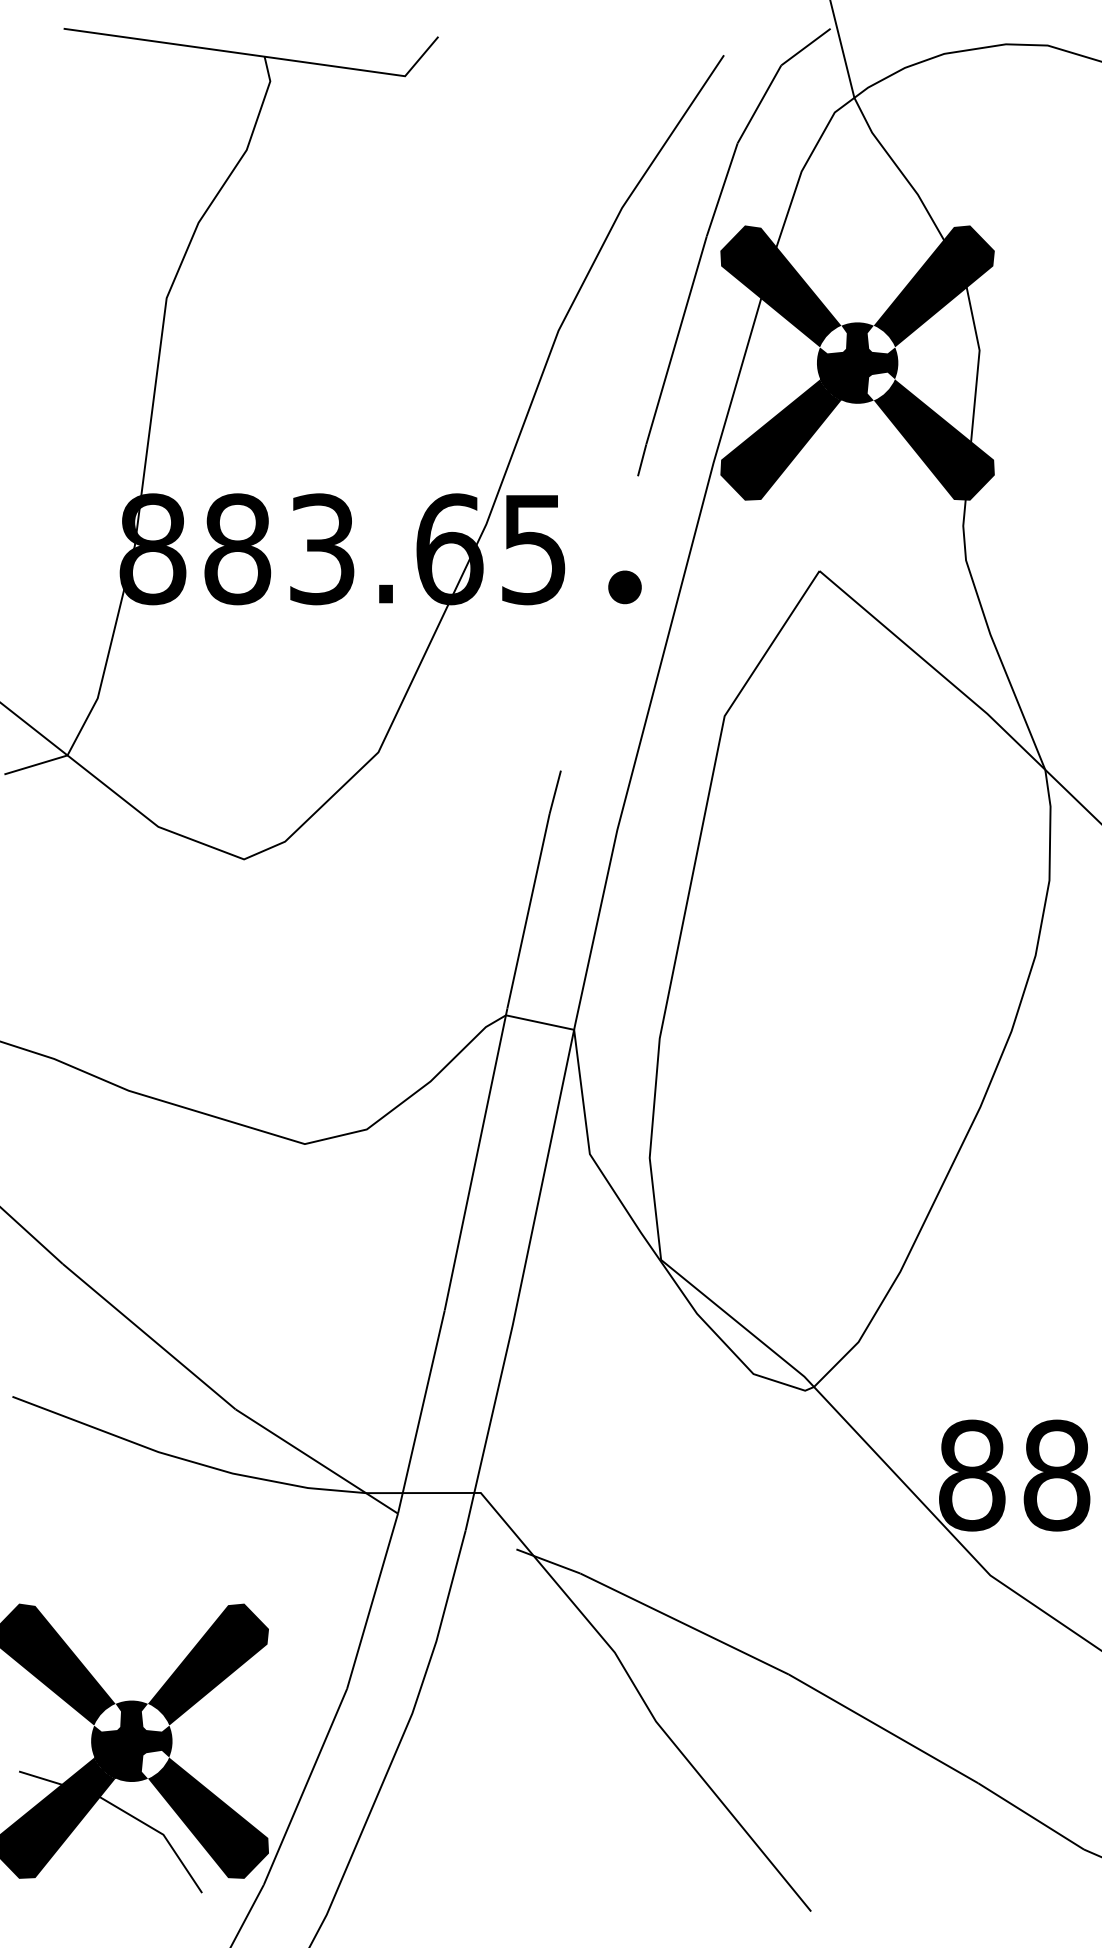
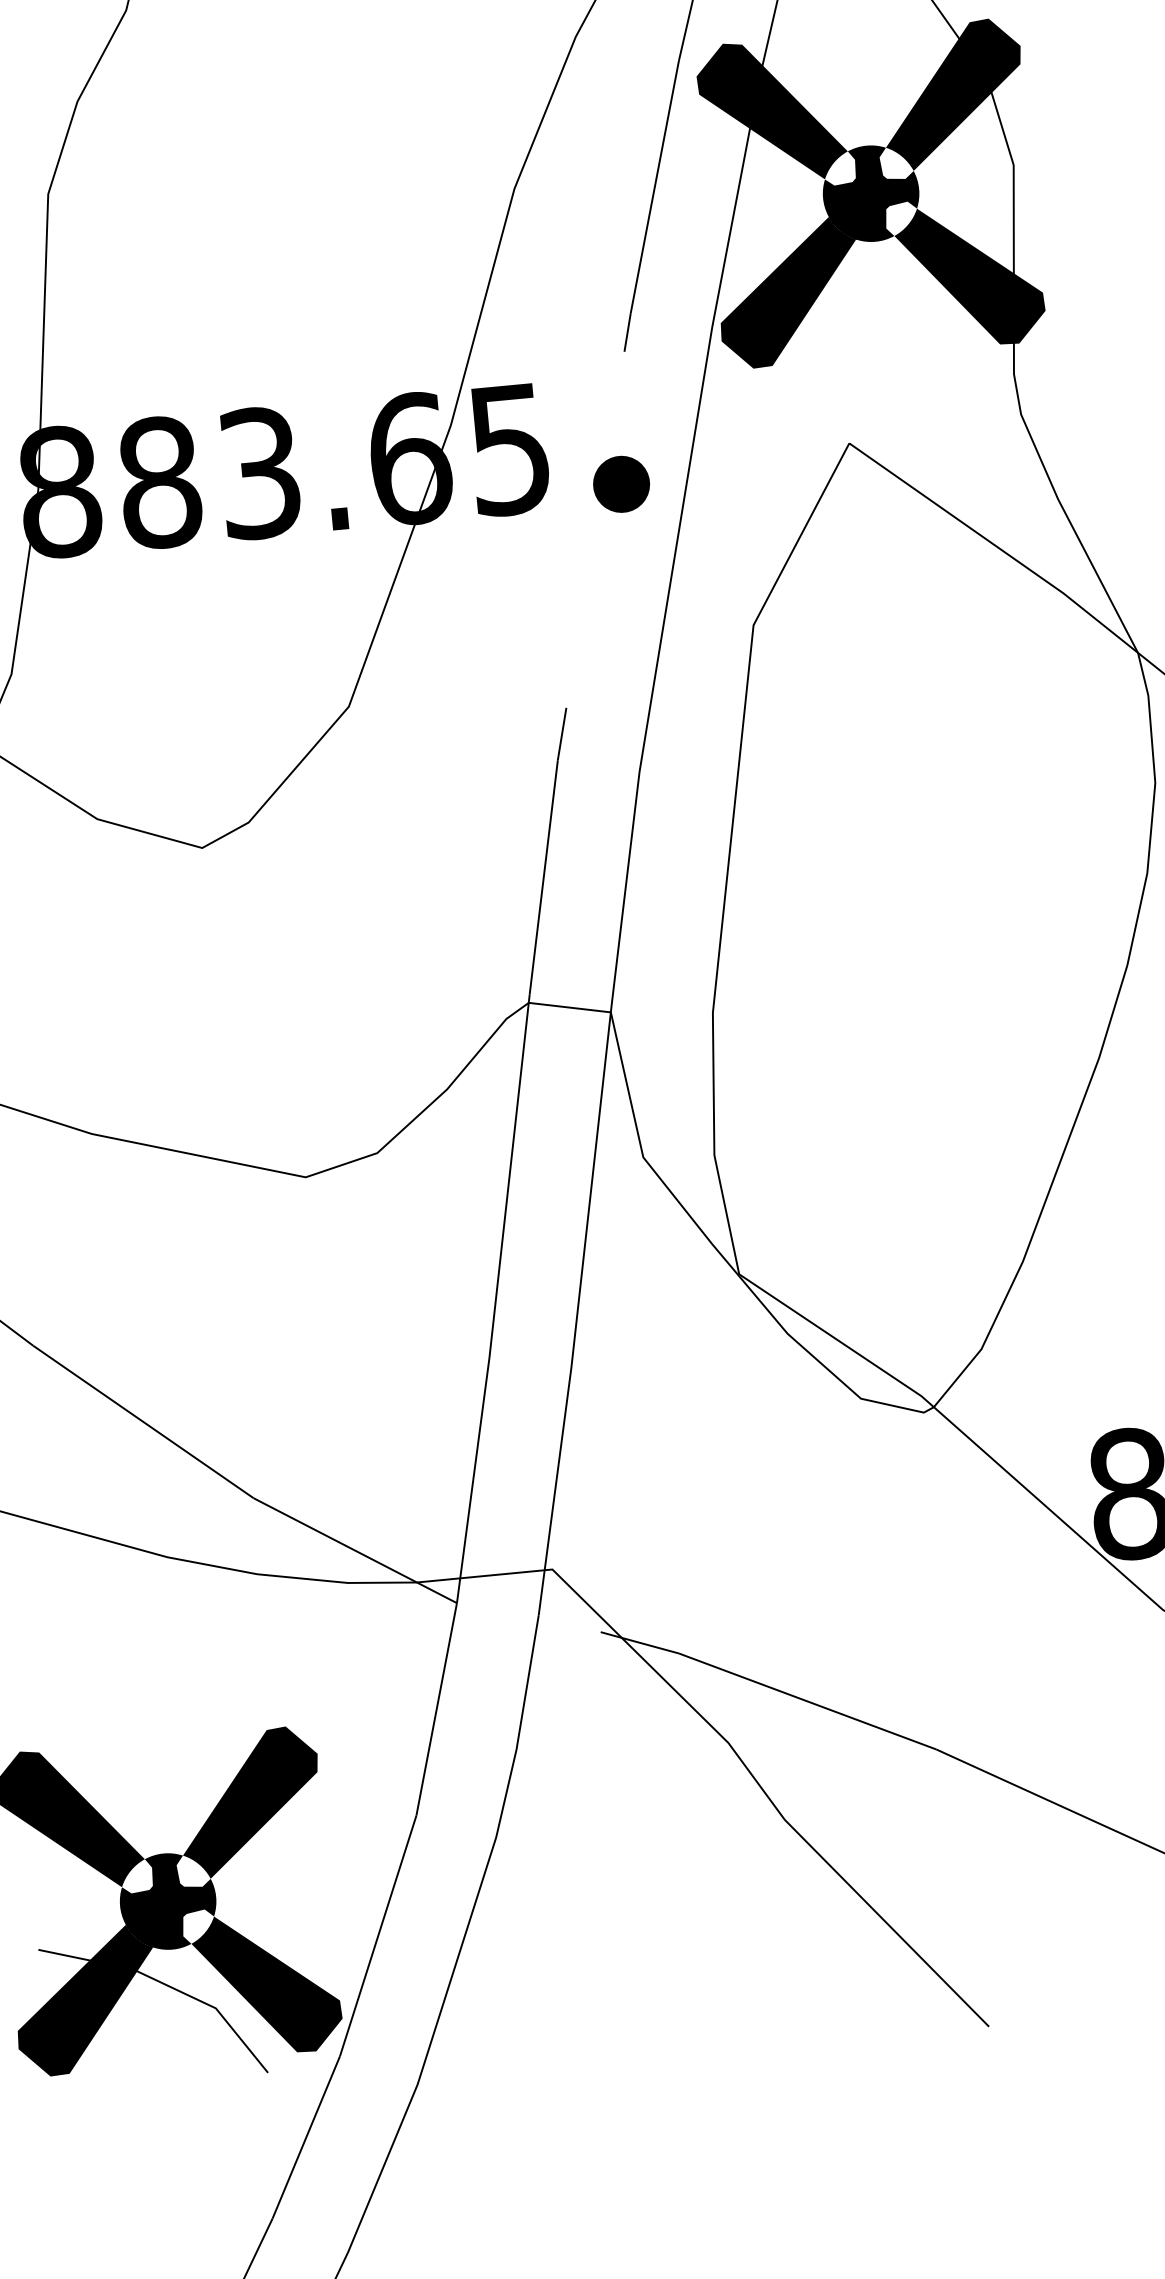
part: (624, 587) -> (620, 484), size x1.43

